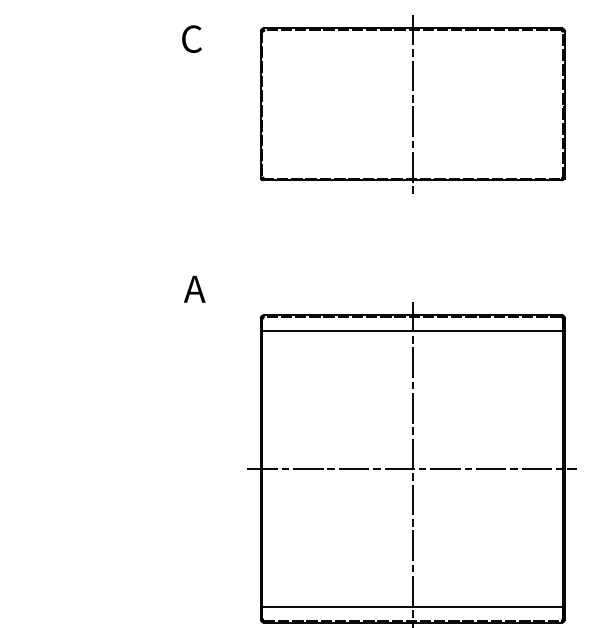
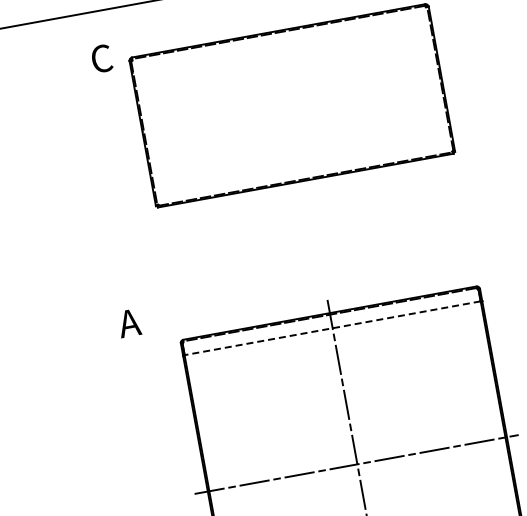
text: (191, 38) -> (101, 58), moved
line: (412, 103) -> (291, 104), removed
text: (194, 288) -> (129, 322), moved
line: (412, 330) -> (332, 328), solid -> dashed

